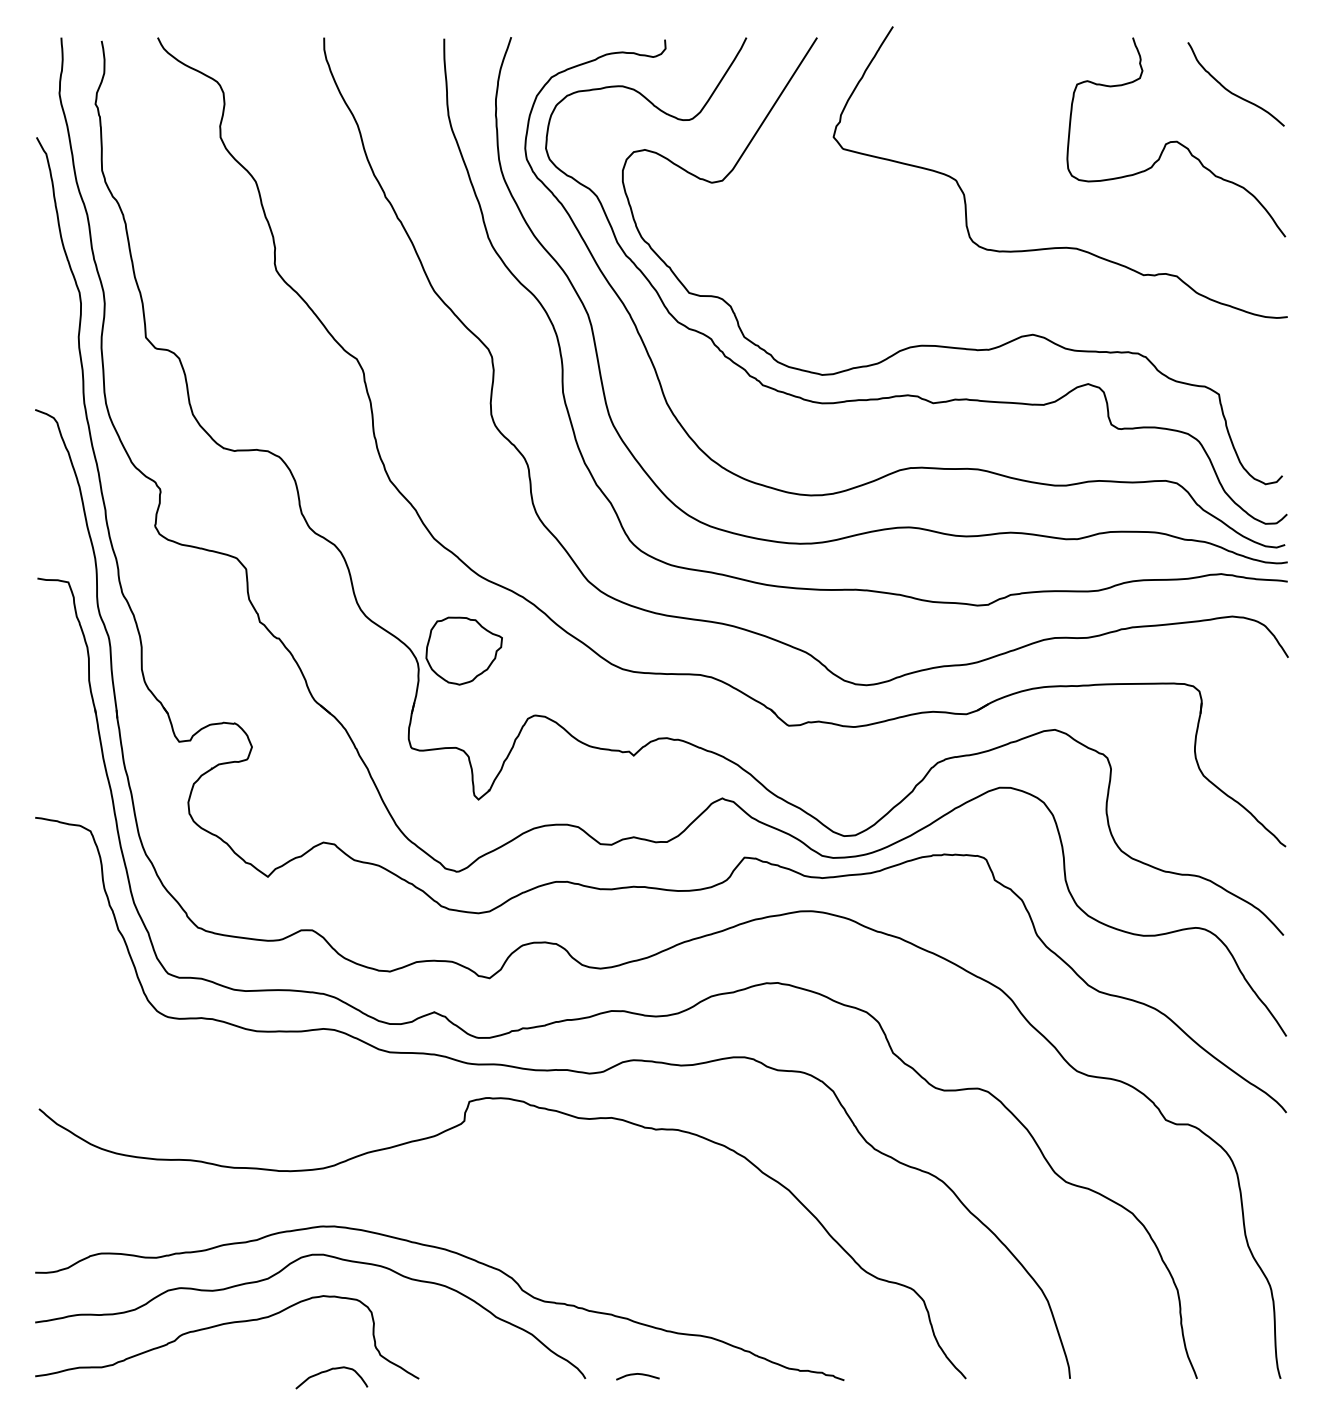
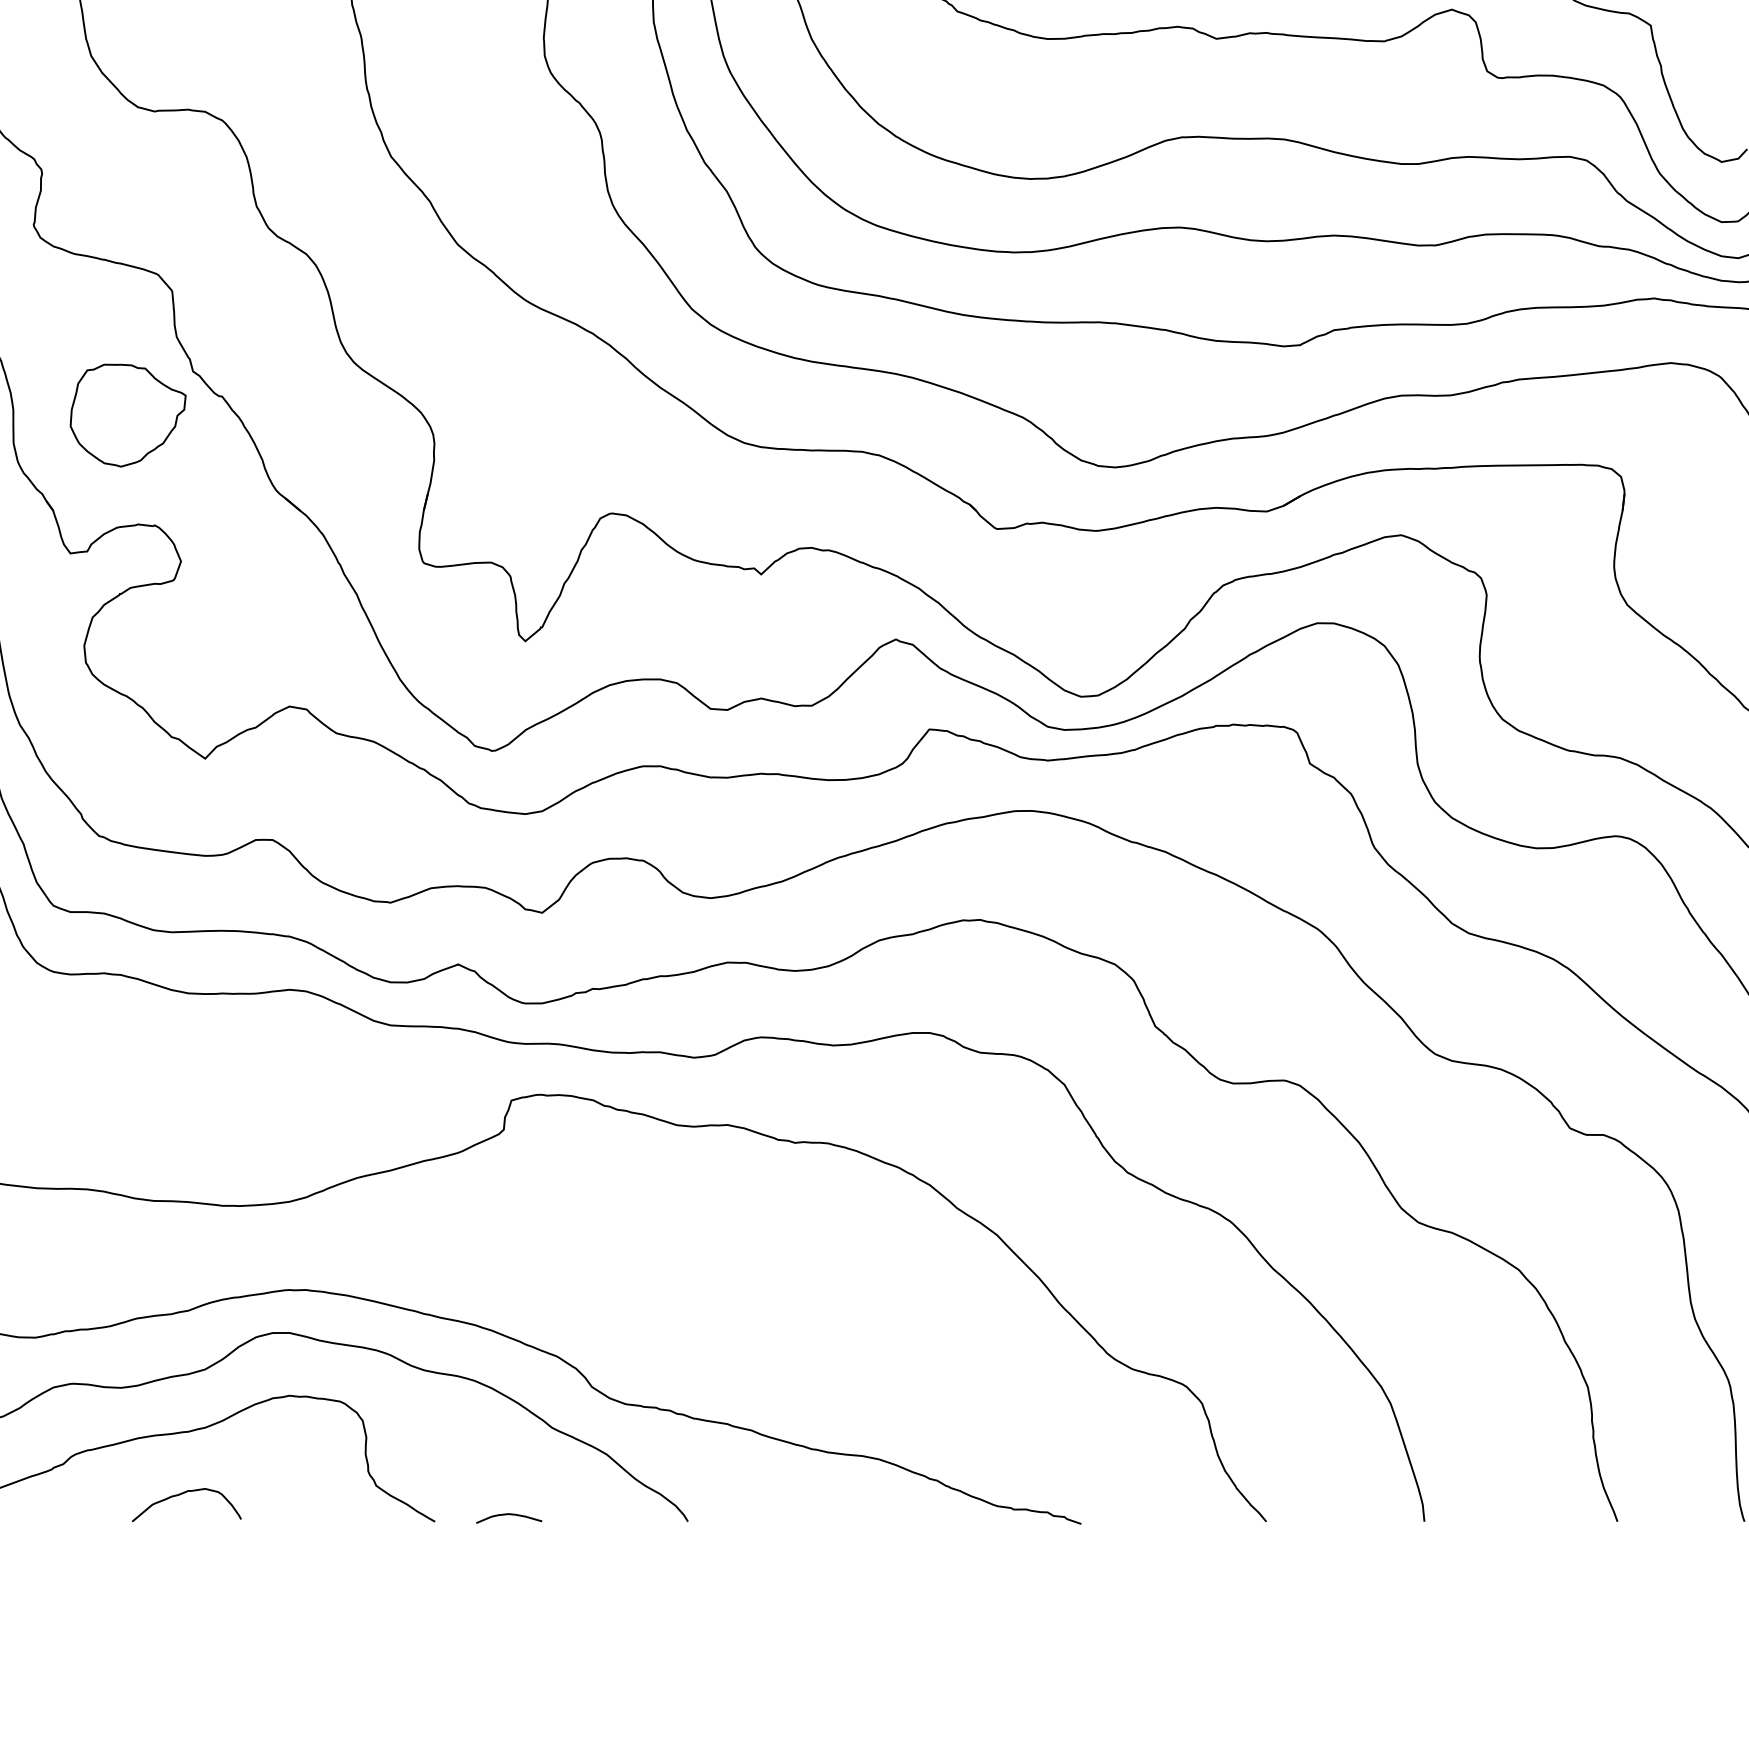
part: (463, 650) -> (127, 414), moved
curve: (328, 1371) -> (181, 1495), moved
curve: (637, 1374) -> (508, 1515), moved

